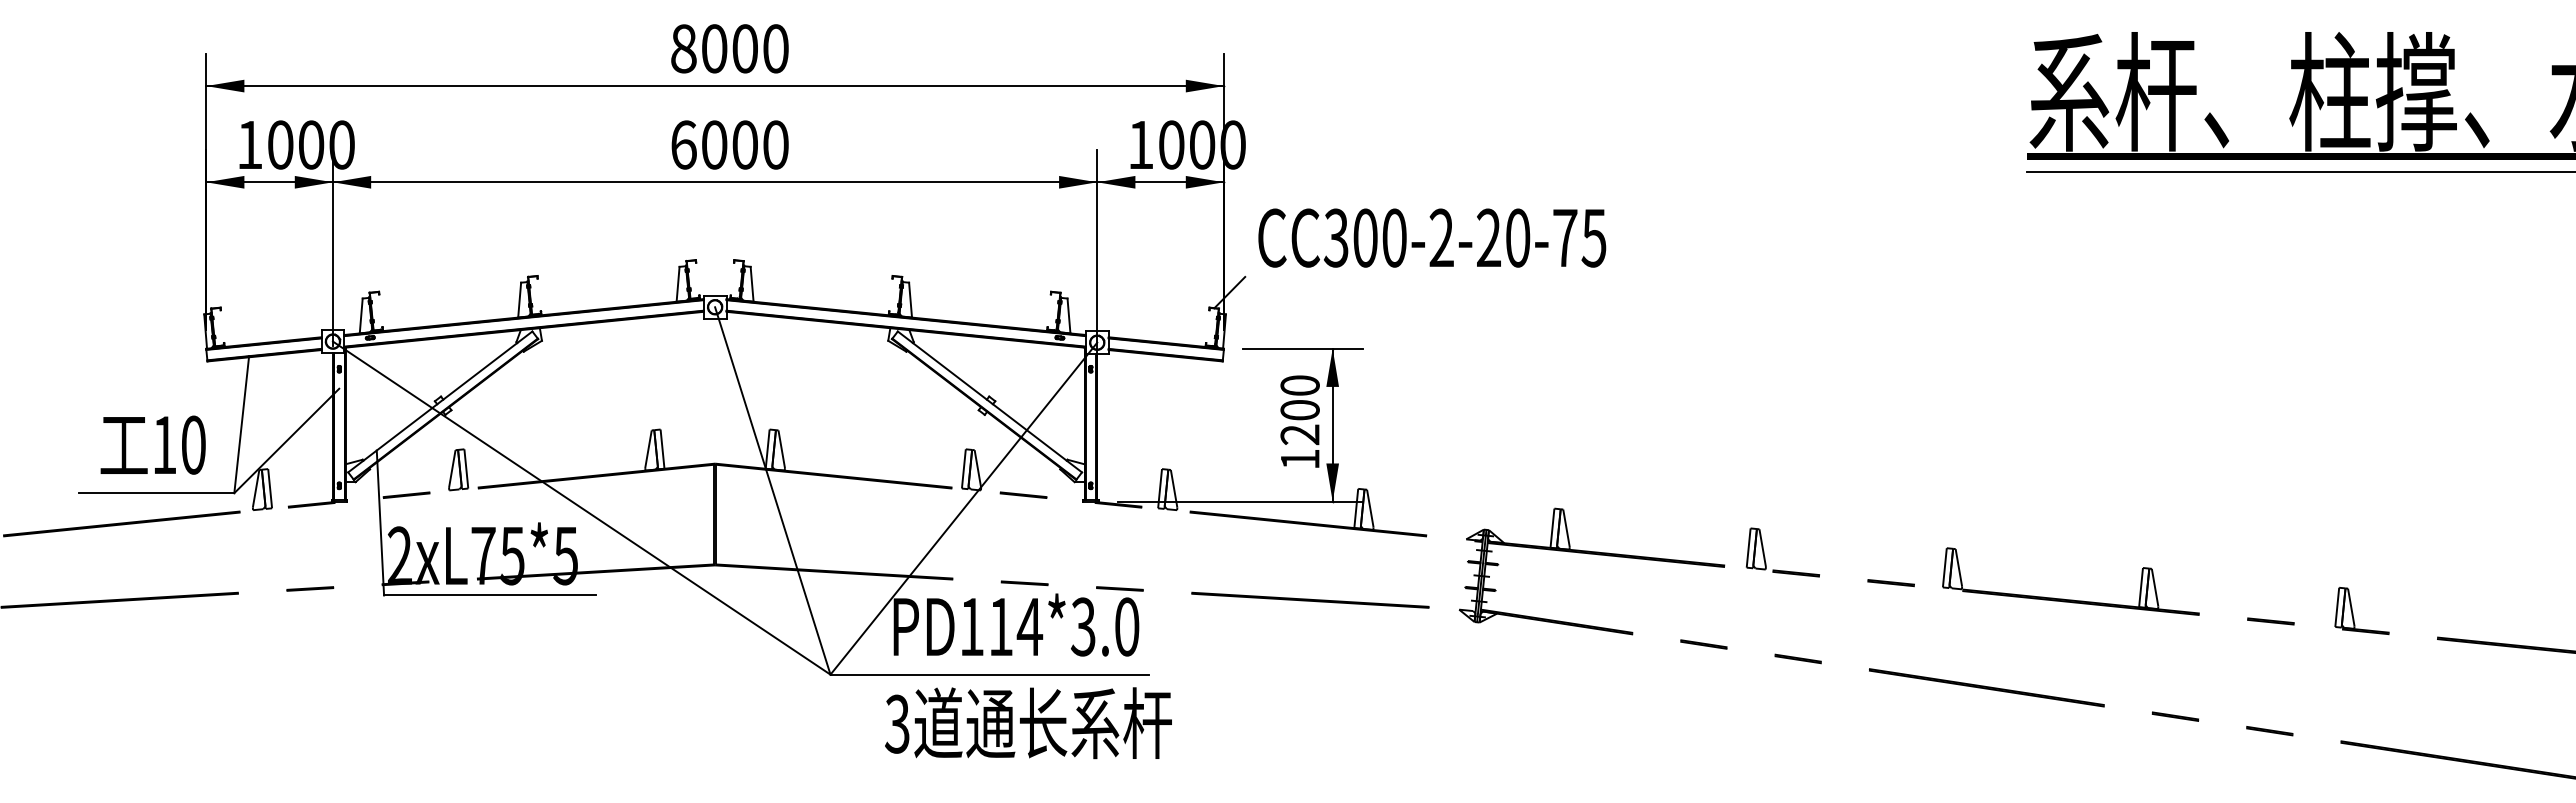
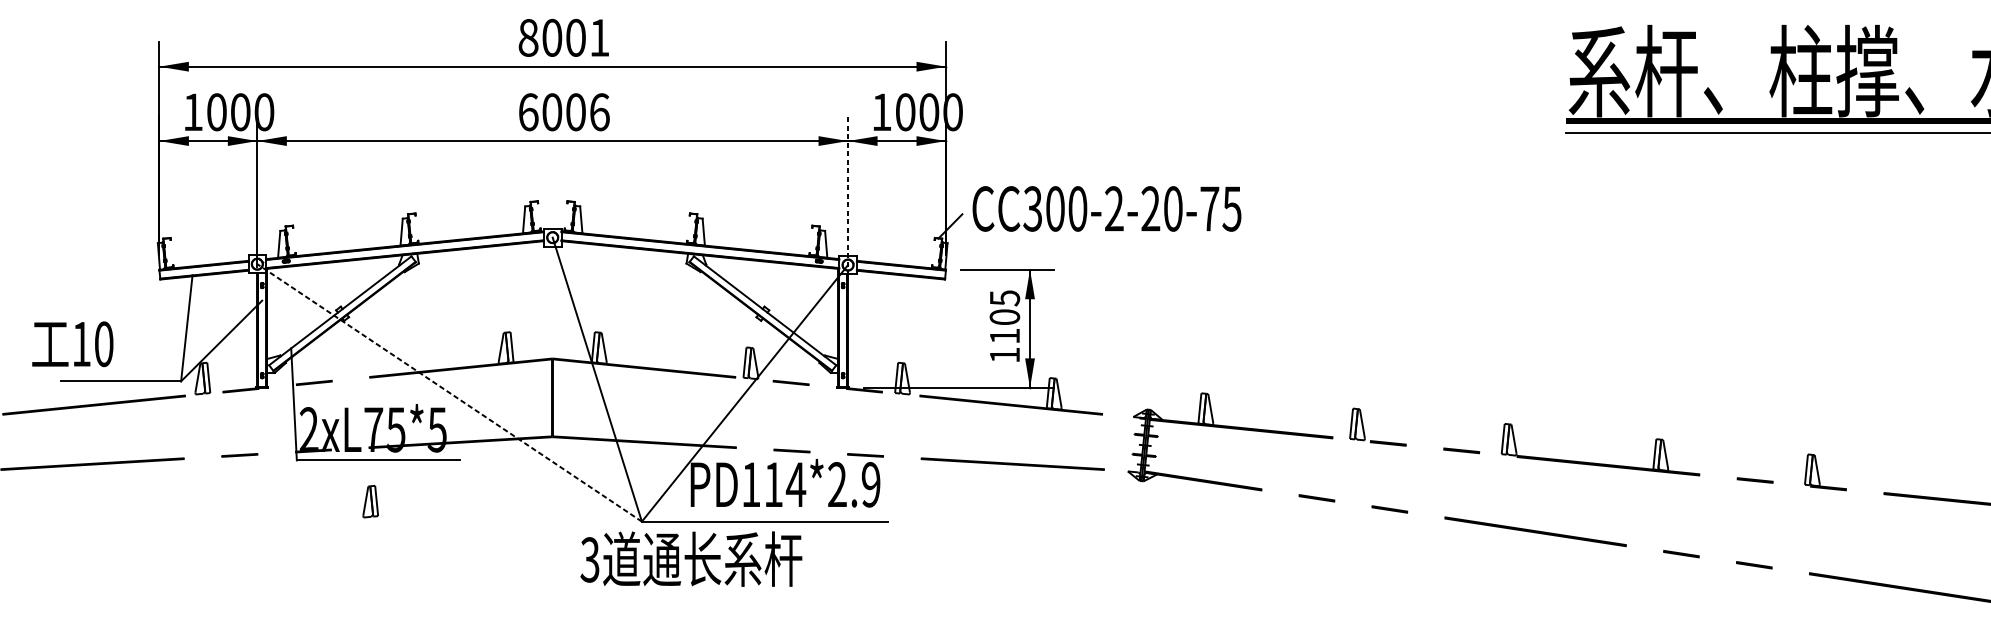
text: (775, 48) -> (599, 37), 8000 -> 8001
text: (775, 144) -> (599, 111), 6000 -> 6006
text: (1432, 237) -> (1107, 208), moved
line: (1097, 252) -> (848, 195), solid -> dashed
text: (1299, 410) -> (1004, 317), 1200 -> 1105
text: (152, 444) -> (72, 343), moved
part: (458, 469) -> (370, 501), moved
line: (581, 507) -> (449, 392), solid -> dashed
text: (1104, 626) -> (853, 484), PD114*3.0 -> PD114*2.9
text: (1028, 723) -> (691, 559), moved

